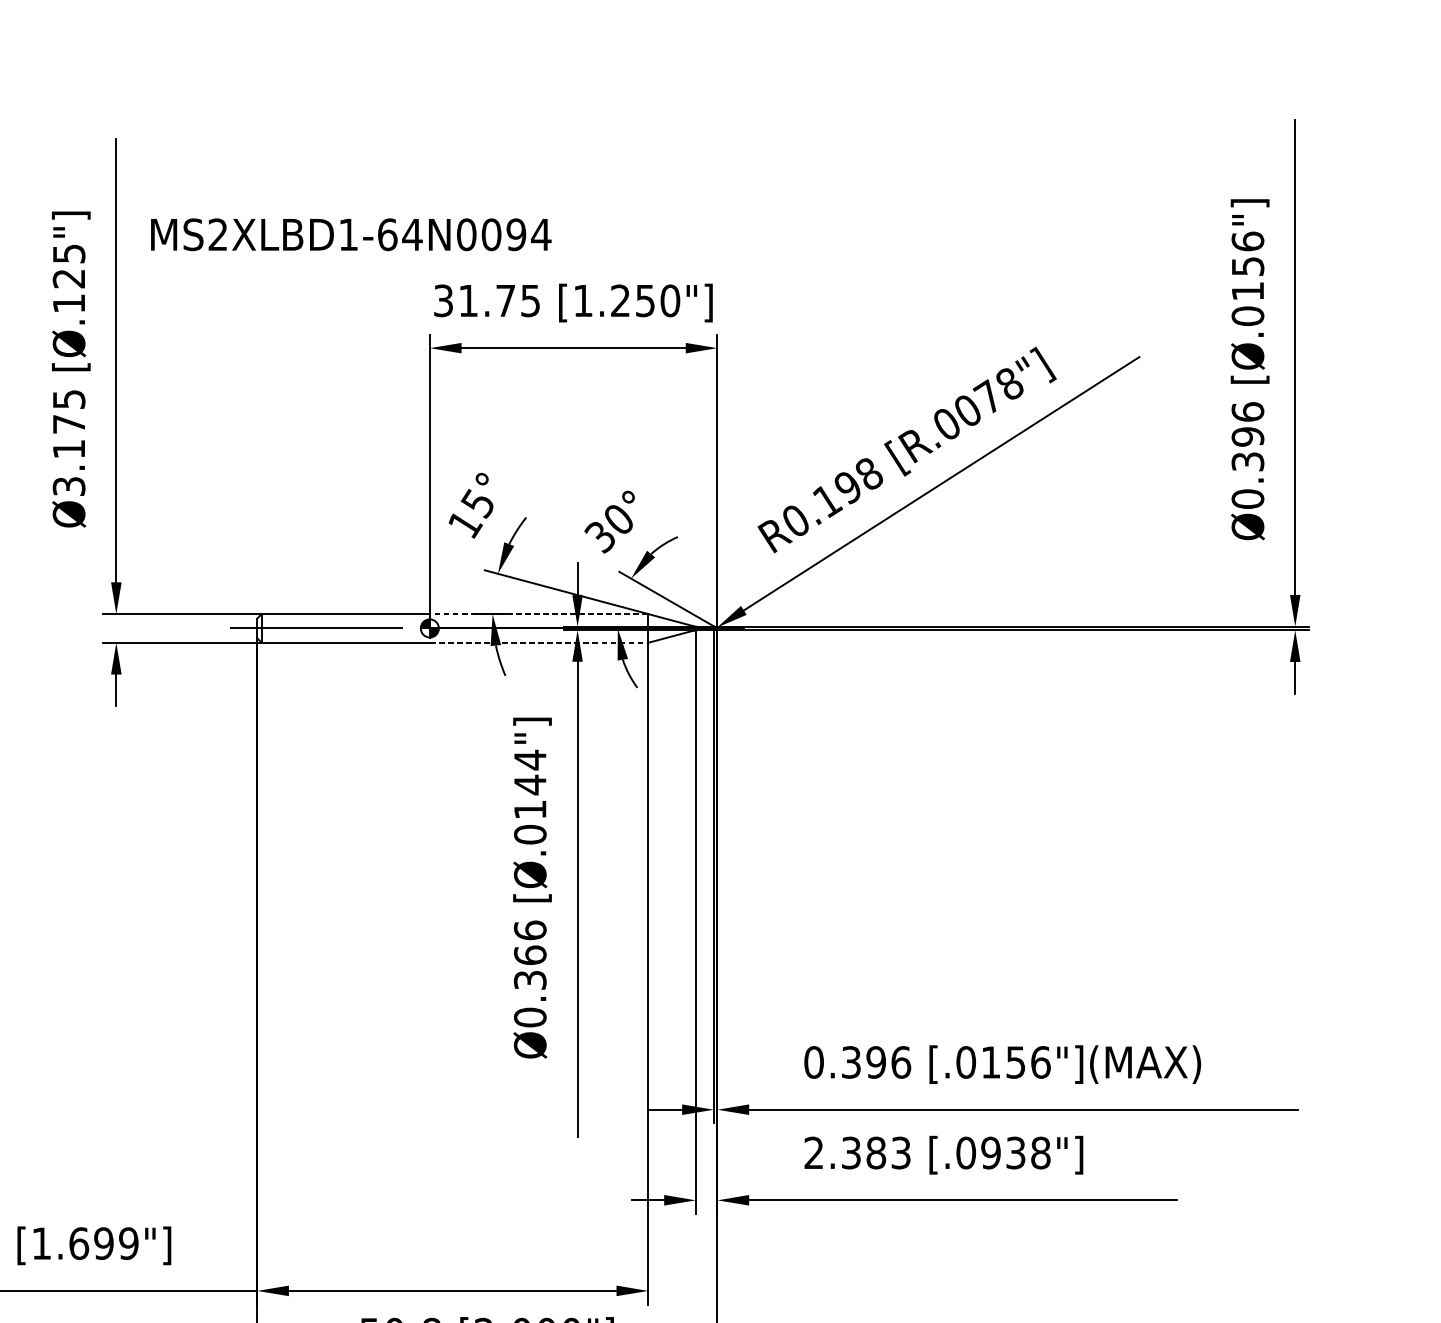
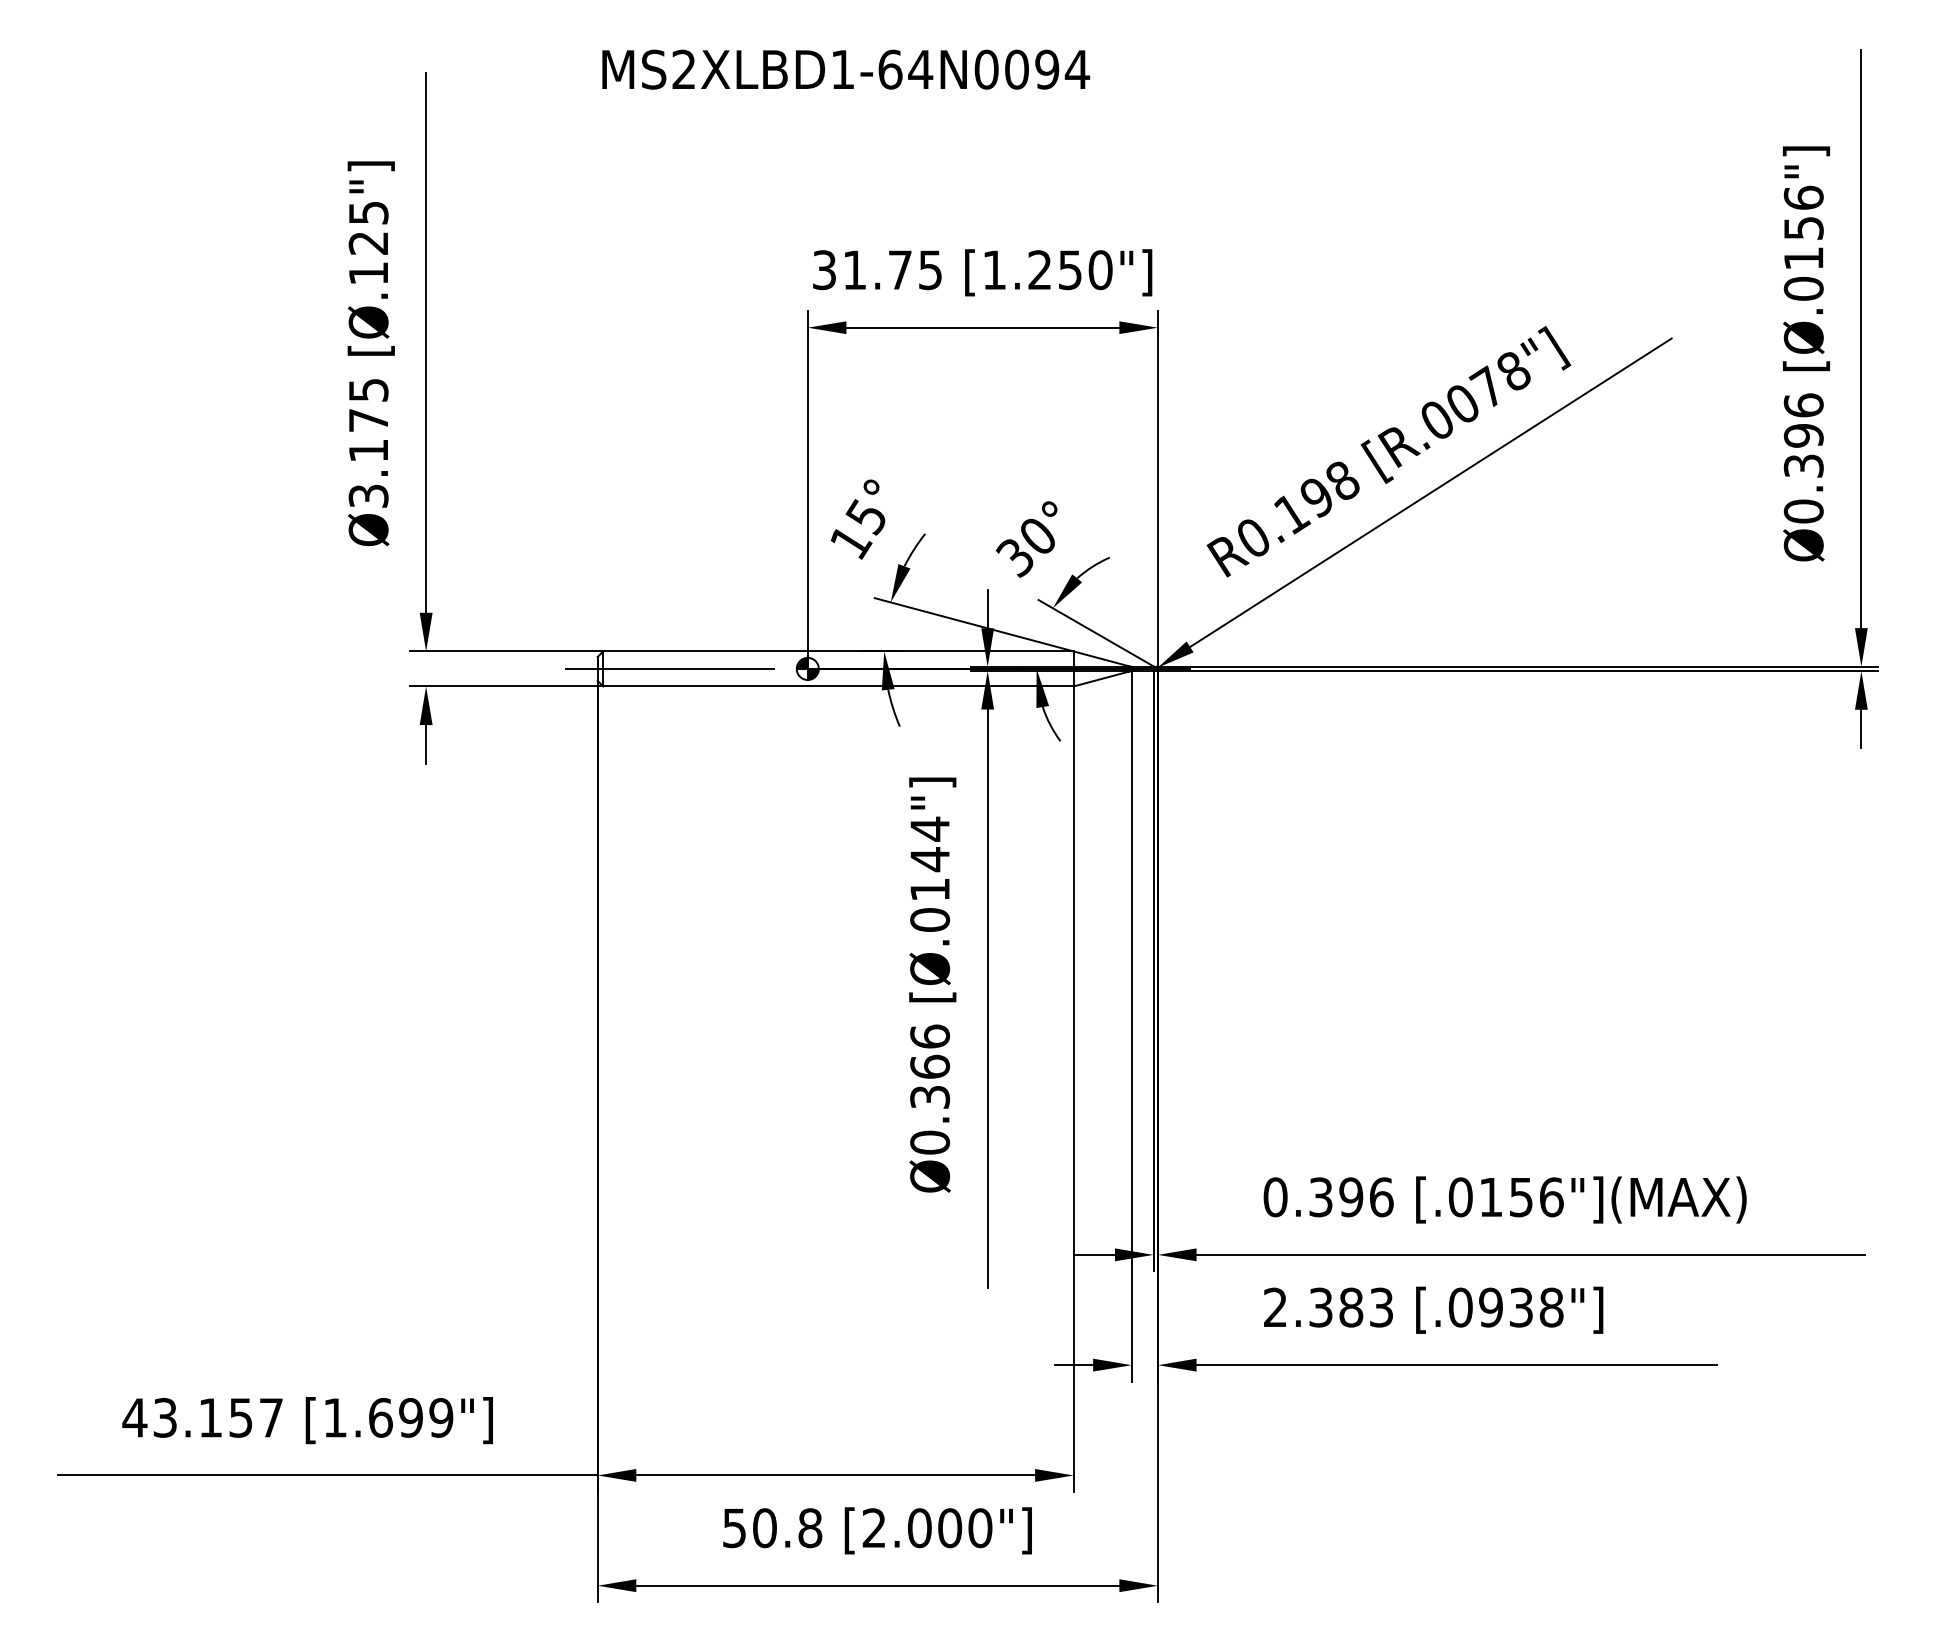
text: (351, 234) -> (846, 69), moved
line: (538, 614) -> (940, 651), dashed -> solid
line: (538, 642) -> (940, 686), dashed -> solid

